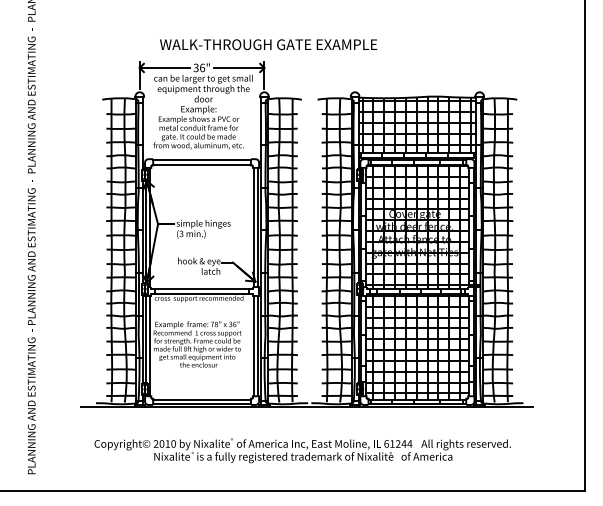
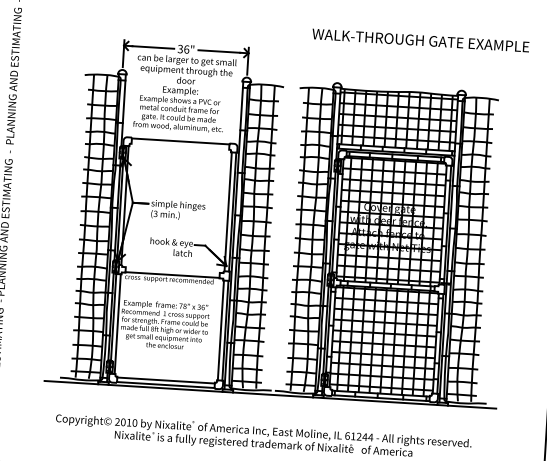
text: (268, 44) -> (420, 40), moved
line: (201, 164) -> (179, 145), removed
line: (201, 289) -> (172, 270), removed

